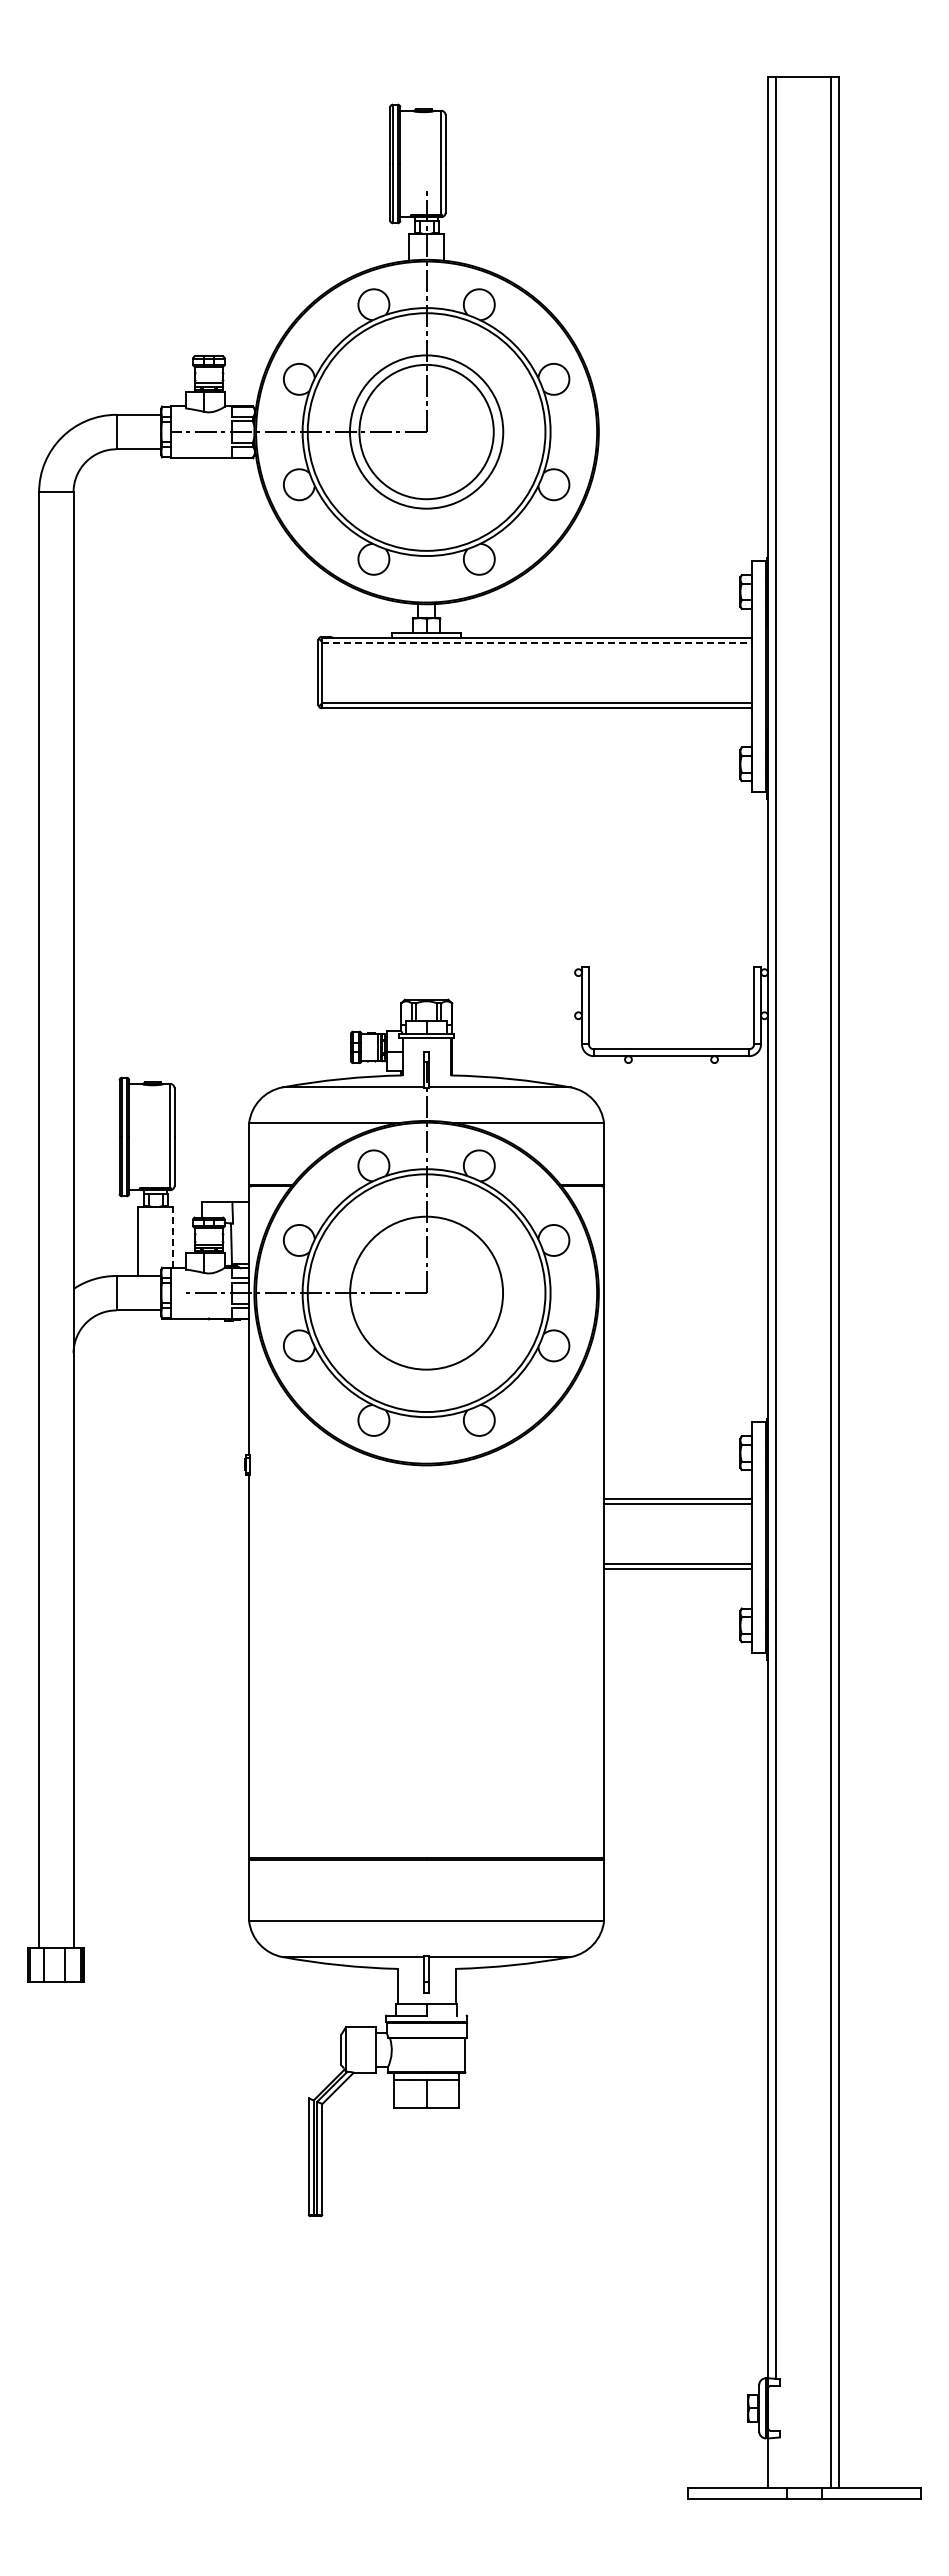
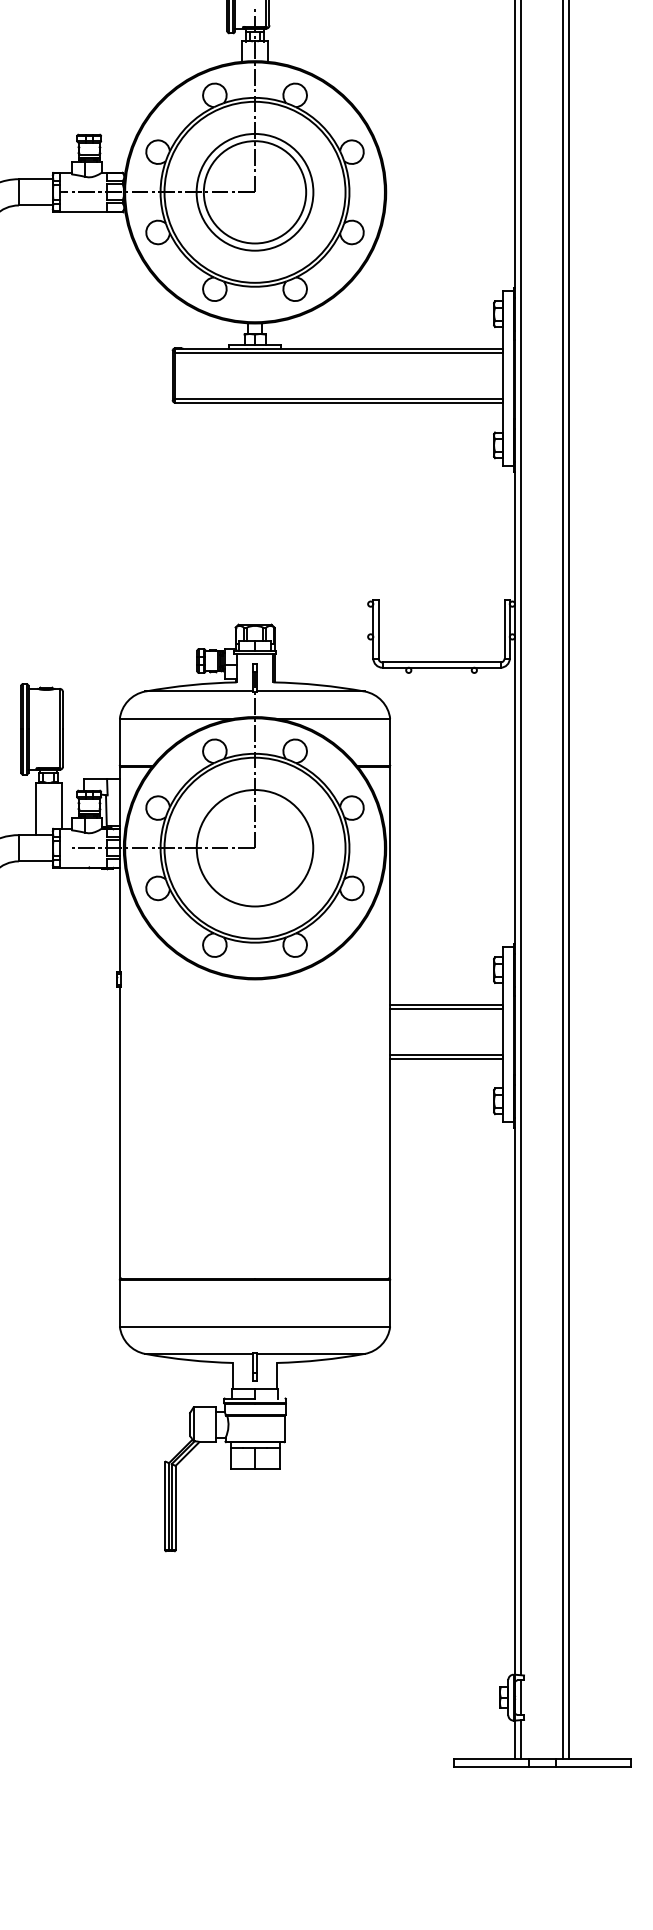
line: (537, 642) -> (339, 352), dashed -> solid
line: (172, 1236) -> (61, 805), dashed -> solid
line: (775, 2407) -> (520, 1697), added
line: (775, 2462) -> (520, 1738), added

